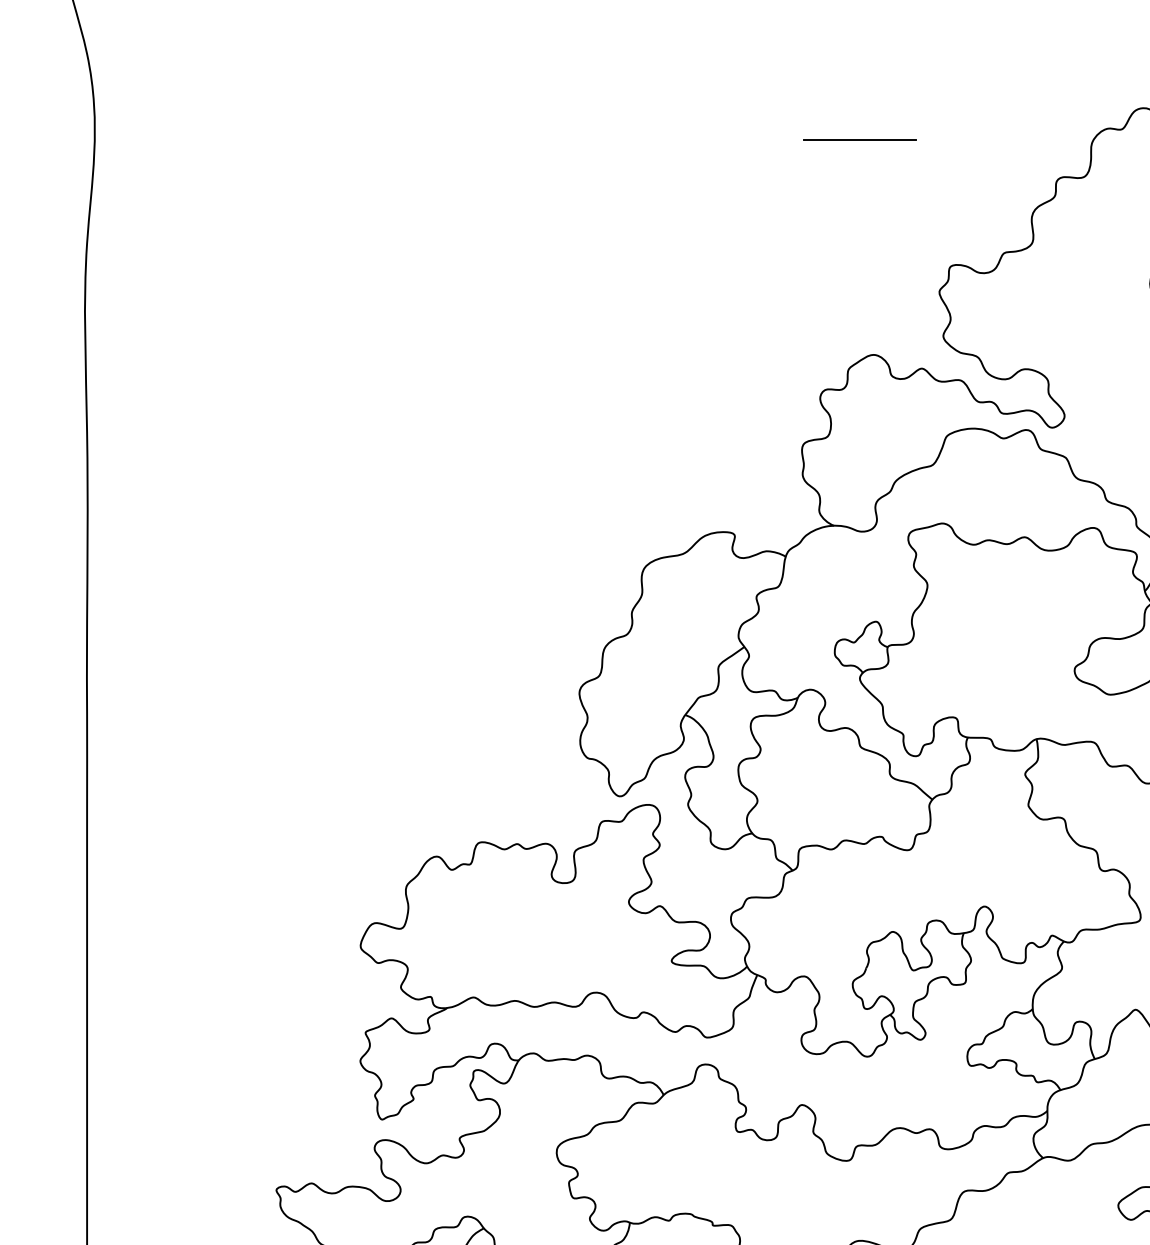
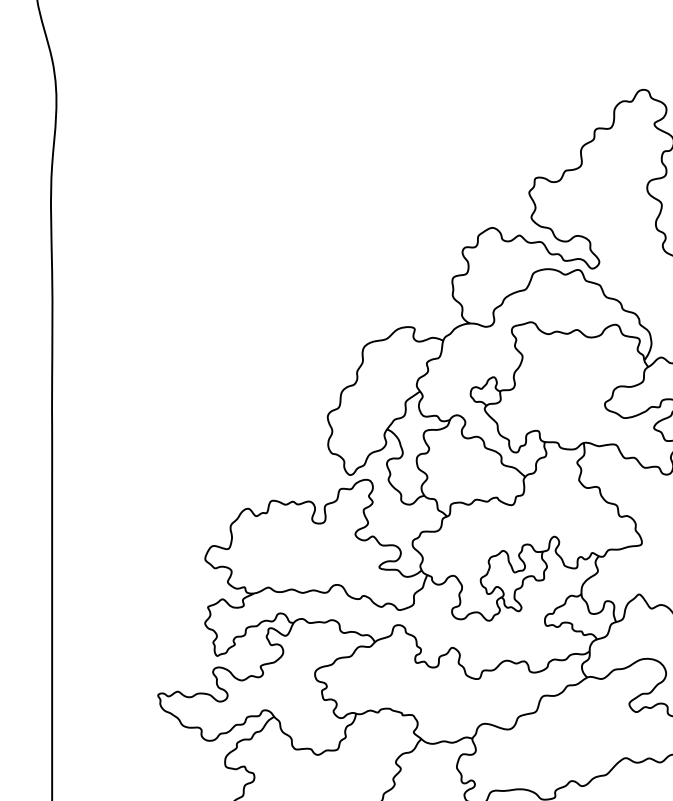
line: (859, 139) -> (484, 107), removed

